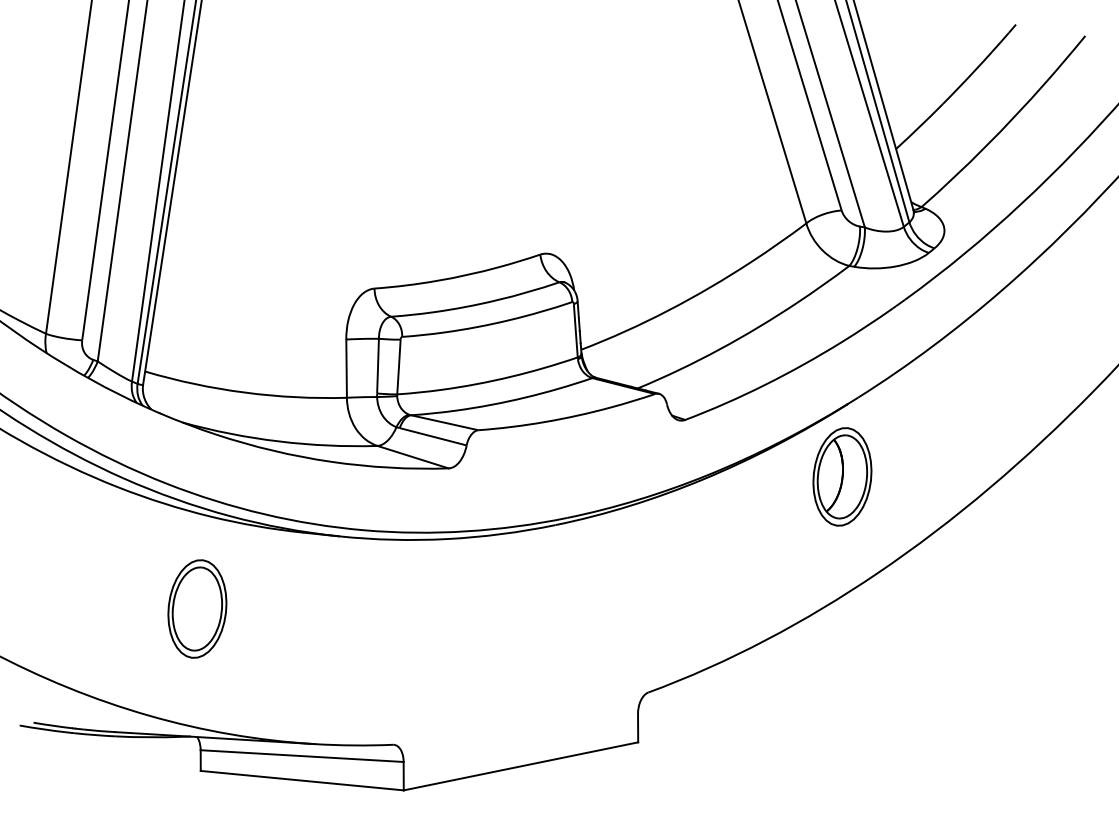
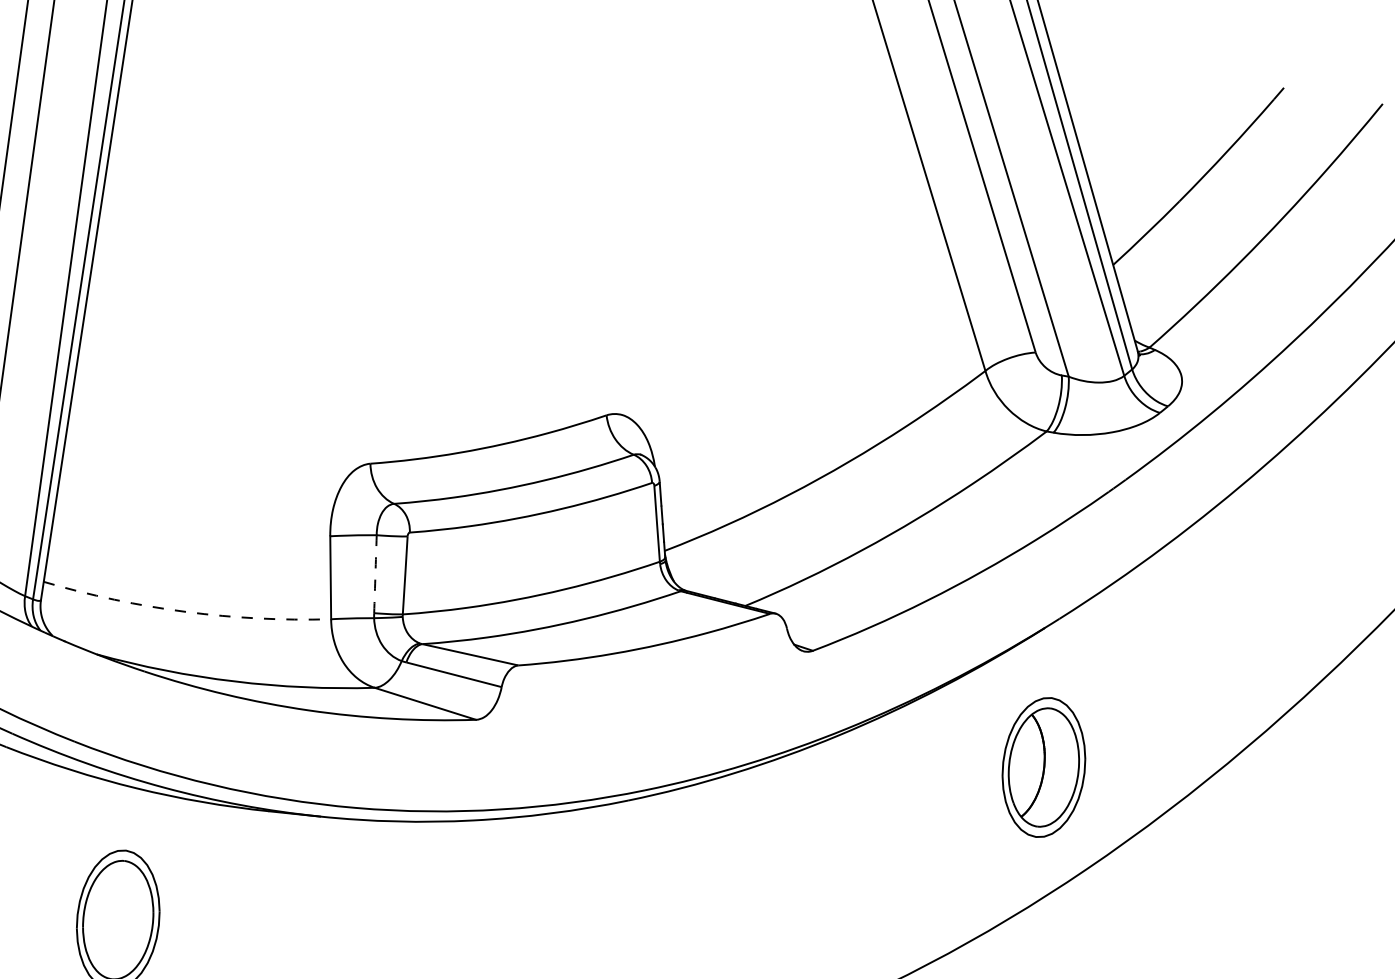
arc: (378, 366) -> (376, 574), solid -> dashed
arc: (245, 392) -> (186, 611), solid -> dashed
part: (842, 476) -> (1044, 766), moved

